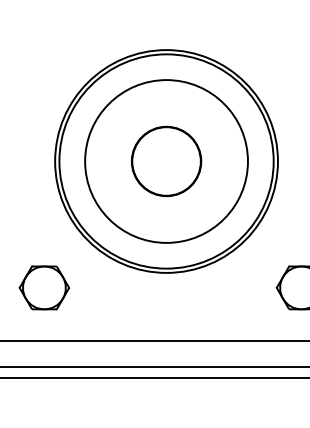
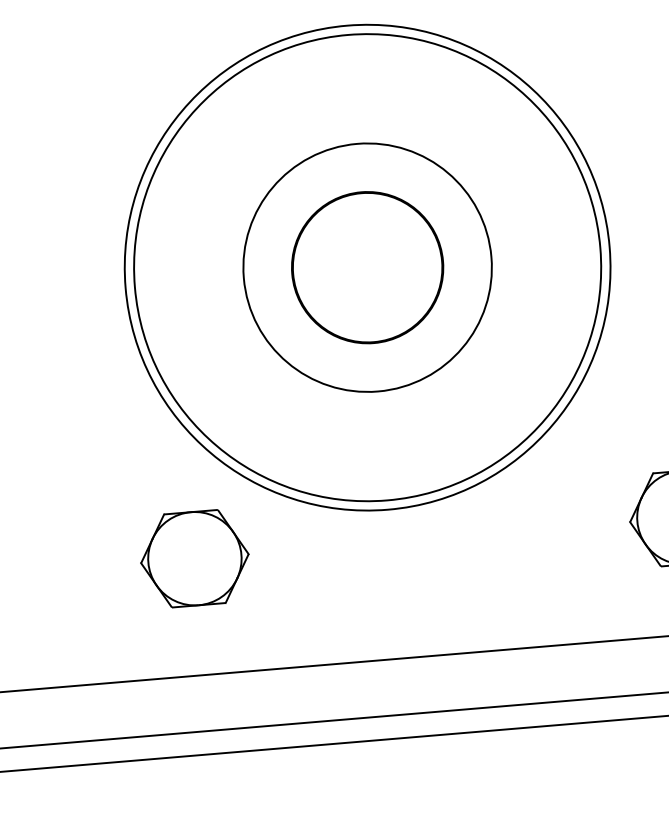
circle: (166, 161) -> (367, 267), size x0.7
part: (44, 287) -> (195, 557), moved

